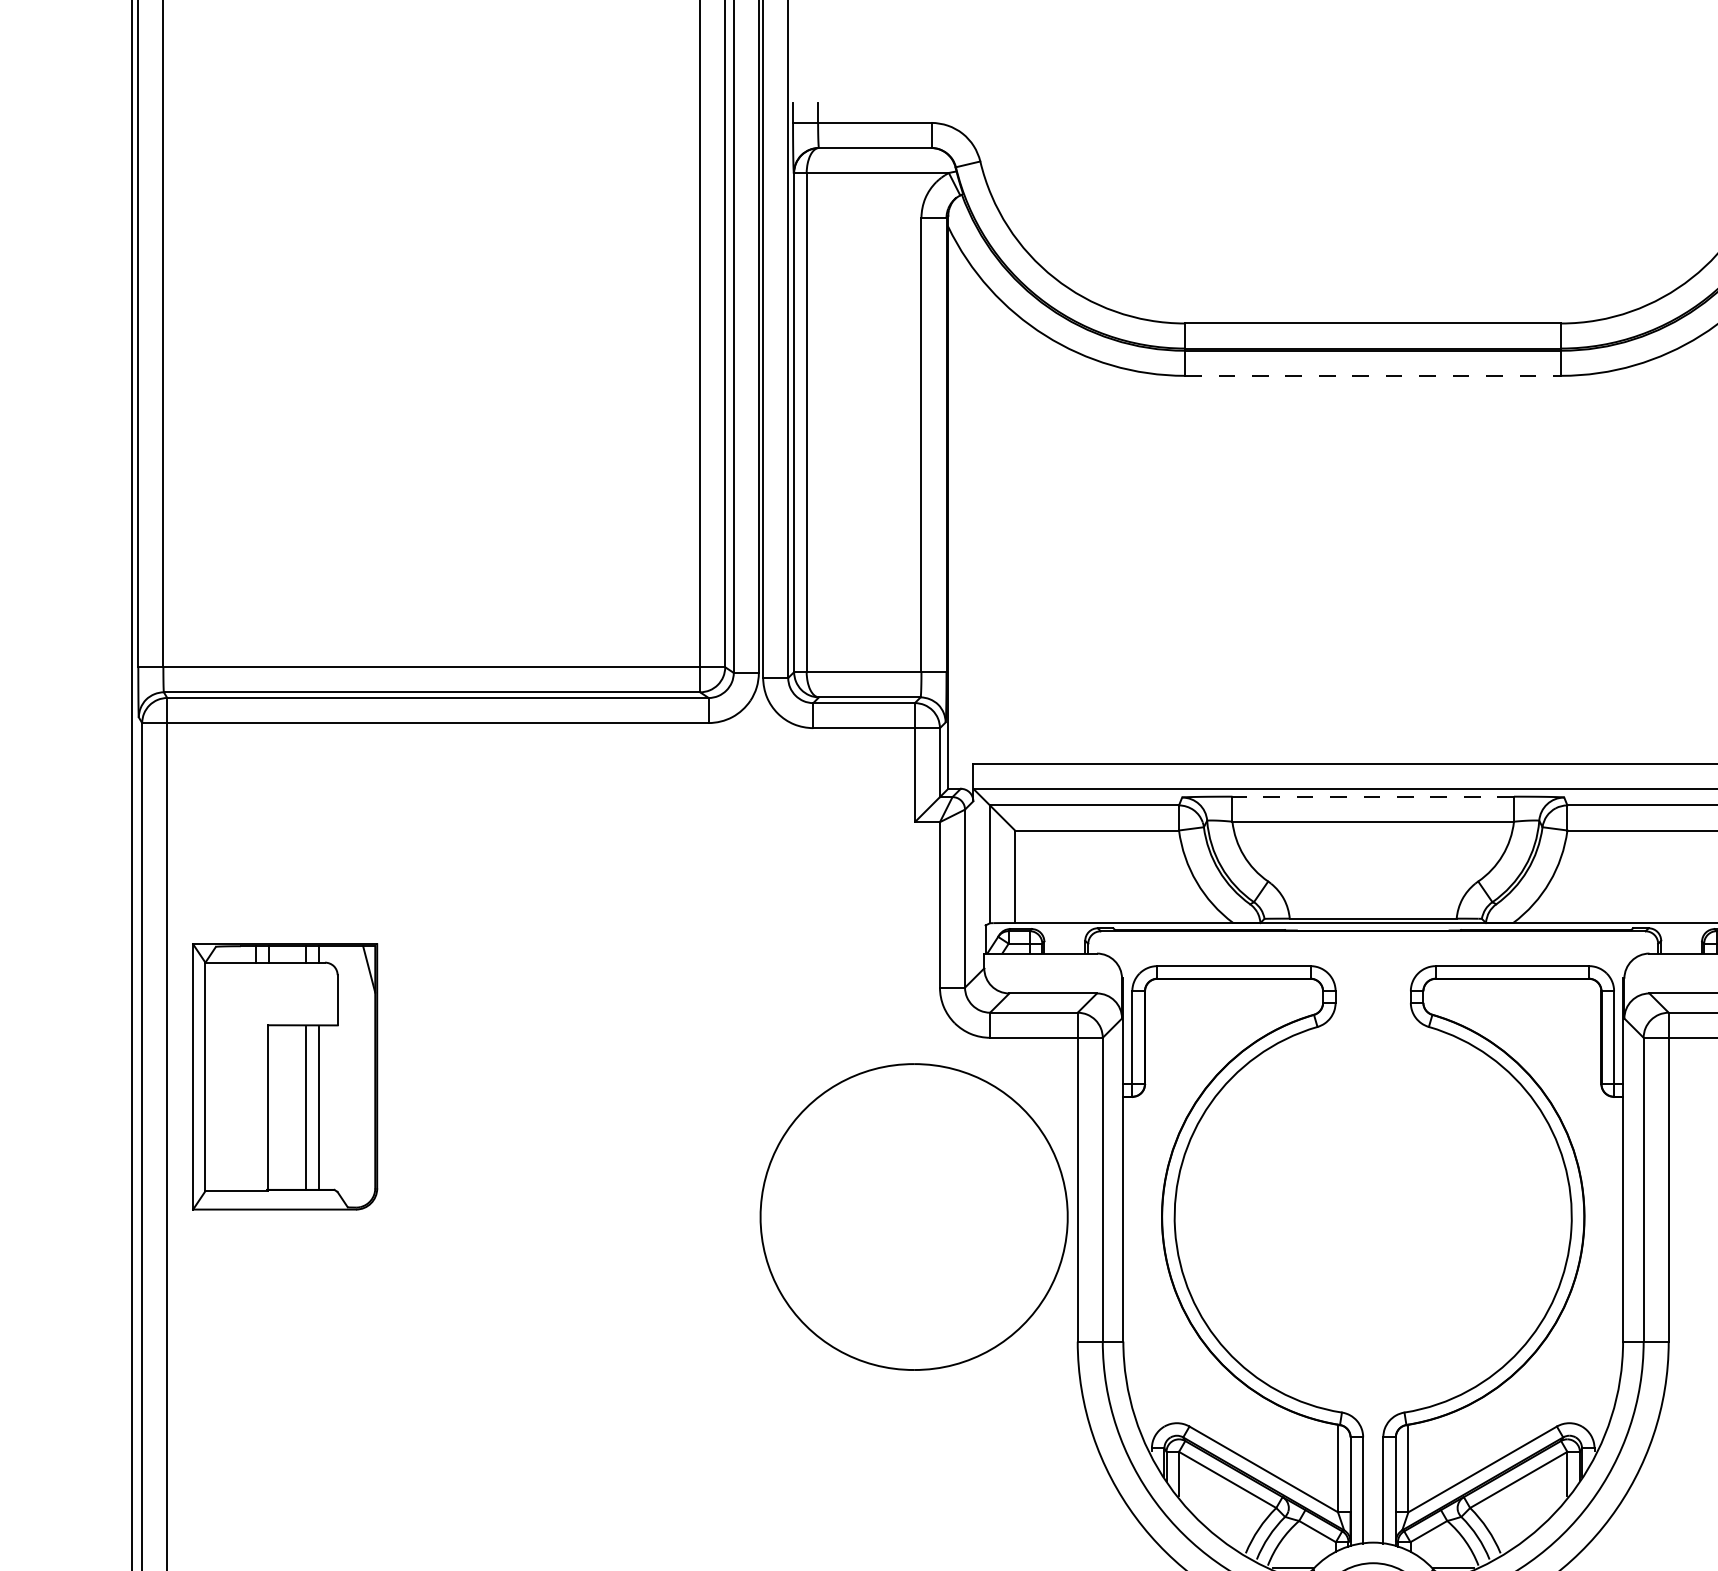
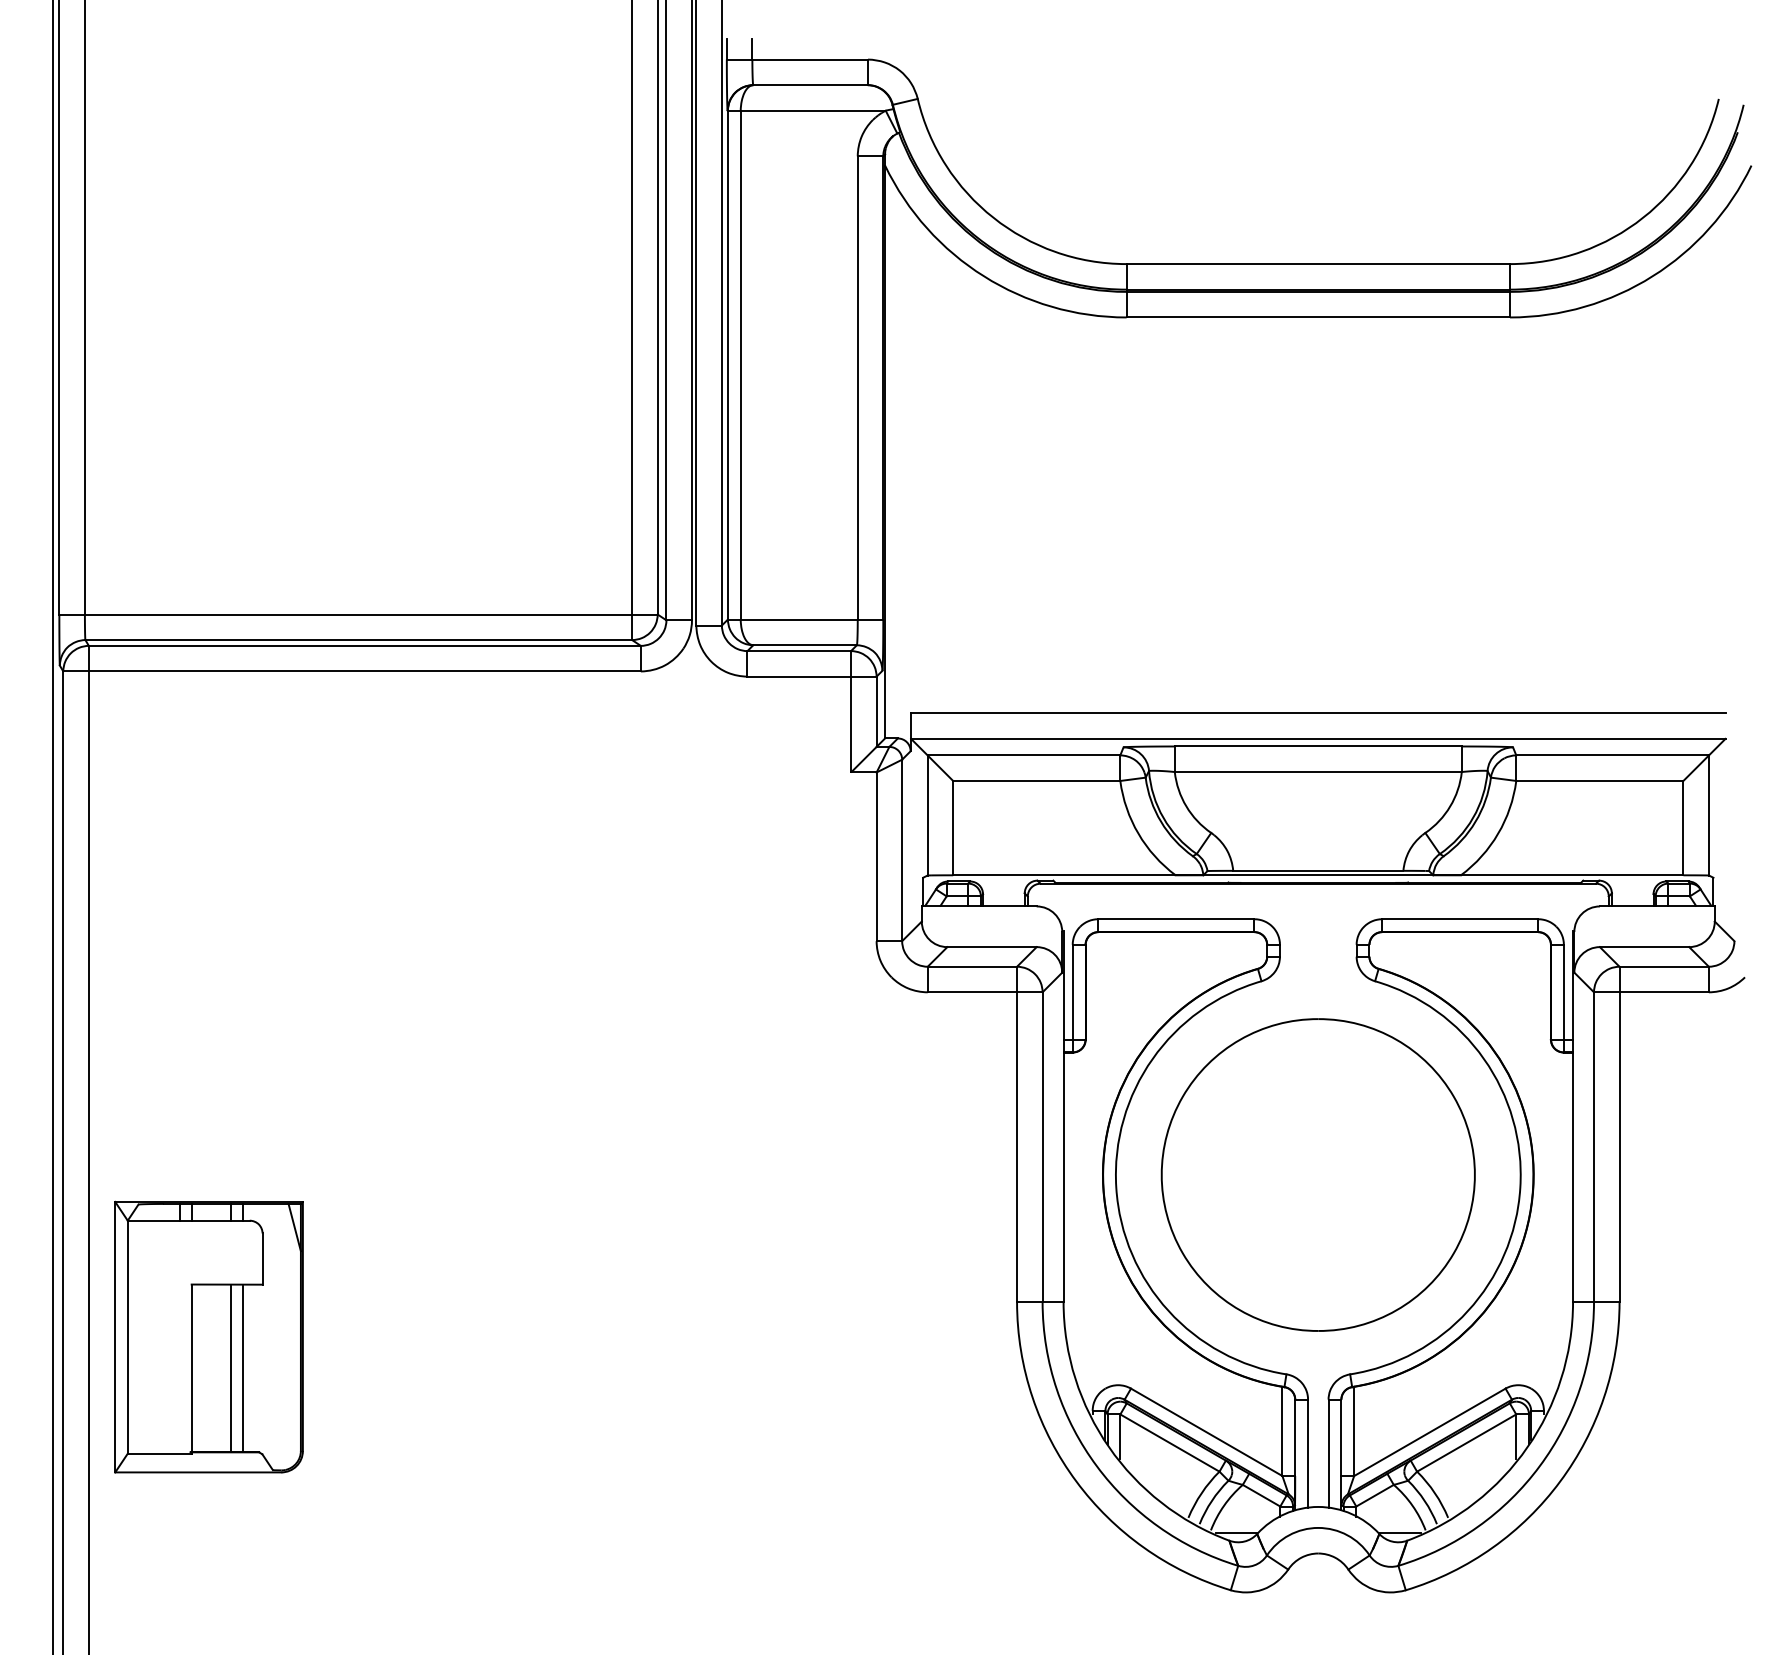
line: (1373, 375) -> (1318, 317), dashed -> solid
line: (1373, 796) -> (1318, 746), dashed -> solid
part: (284, 1076) -> (208, 1336), moved
part: (913, 1216) -> (1317, 1174), moved

